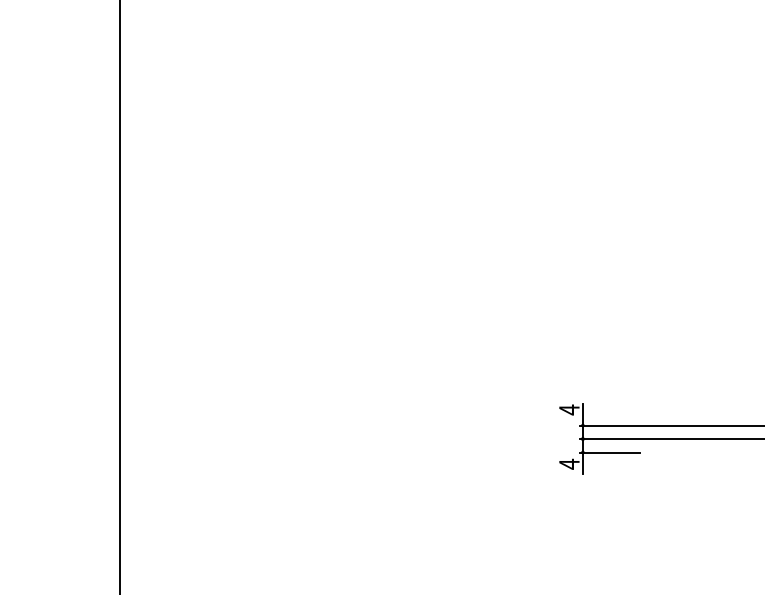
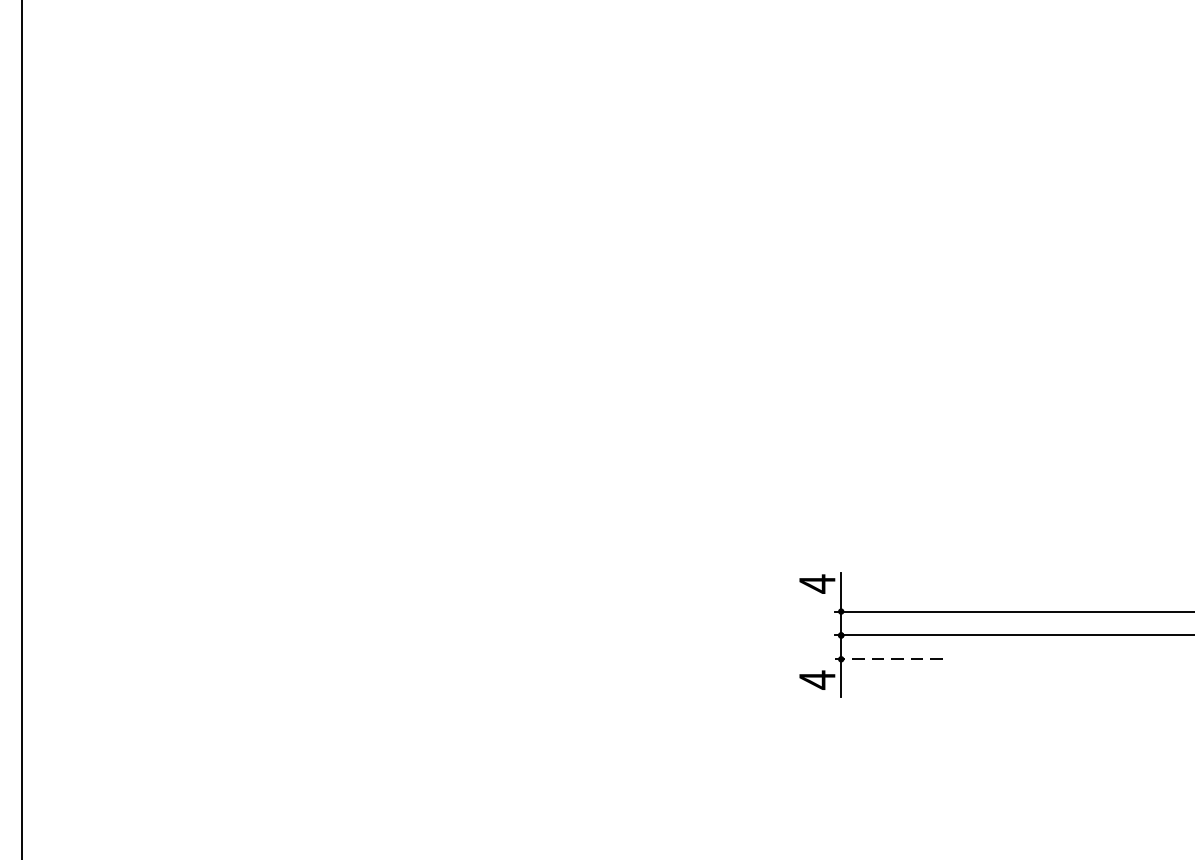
line: (609, 452) -> (888, 659), solid -> dashed

